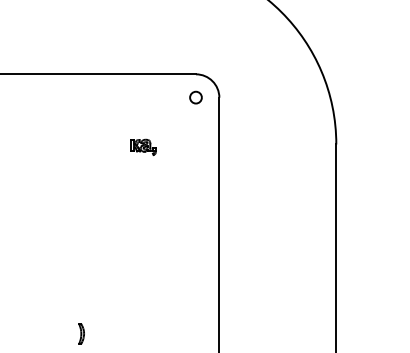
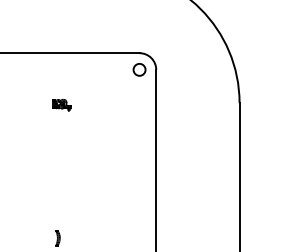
circle: (195, 97) -> (139, 69), size x1.43
part: (143, 146) -> (61, 104), moved

